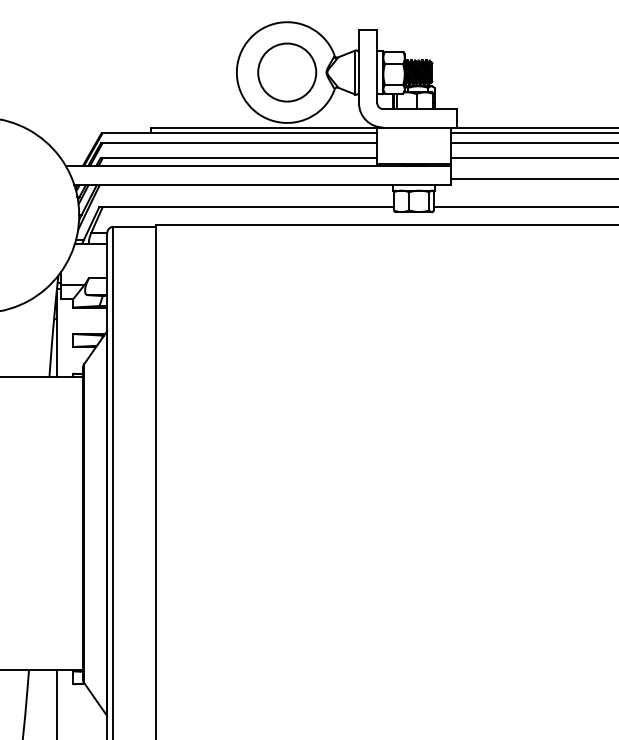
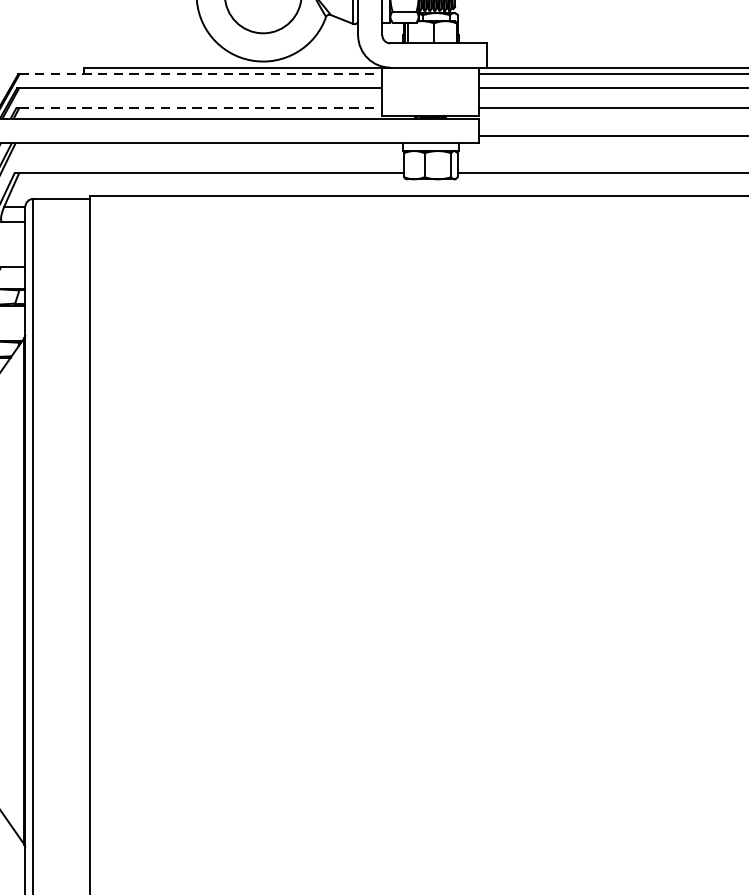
line: (240, 132) -> (201, 74), solid -> dashed
line: (240, 157) -> (201, 107), solid -> dashed

